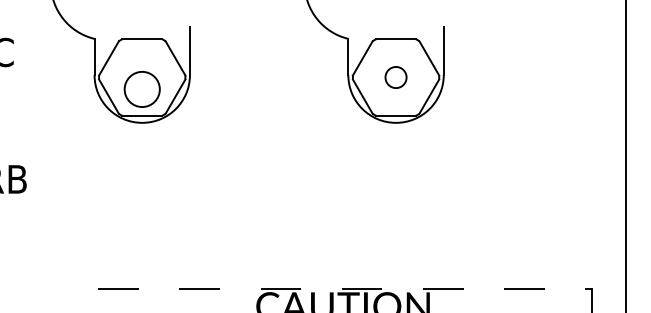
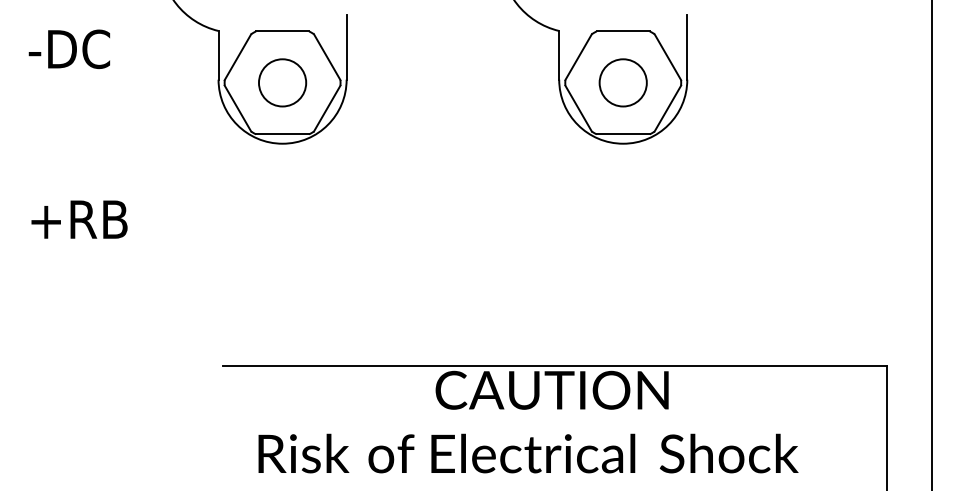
circle: (395, 77) -> (622, 82), size x1.67
circle: (142, 89) -> (282, 82), moved
line: (344, 288) -> (554, 366), dashed -> solid

